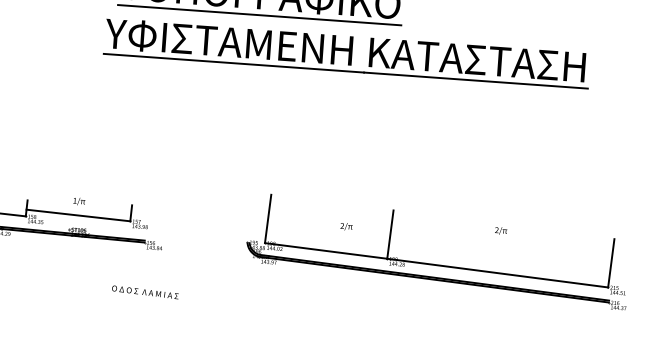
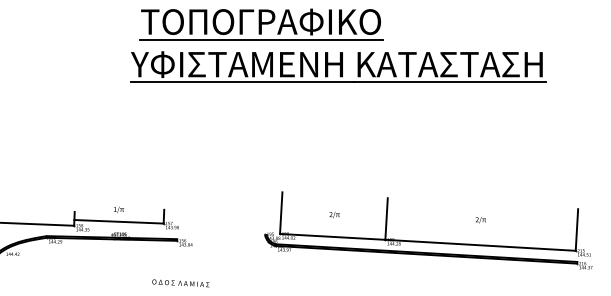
text: (346, 226) -> (334, 214), moved
text: (500, 231) -> (480, 220), moved

